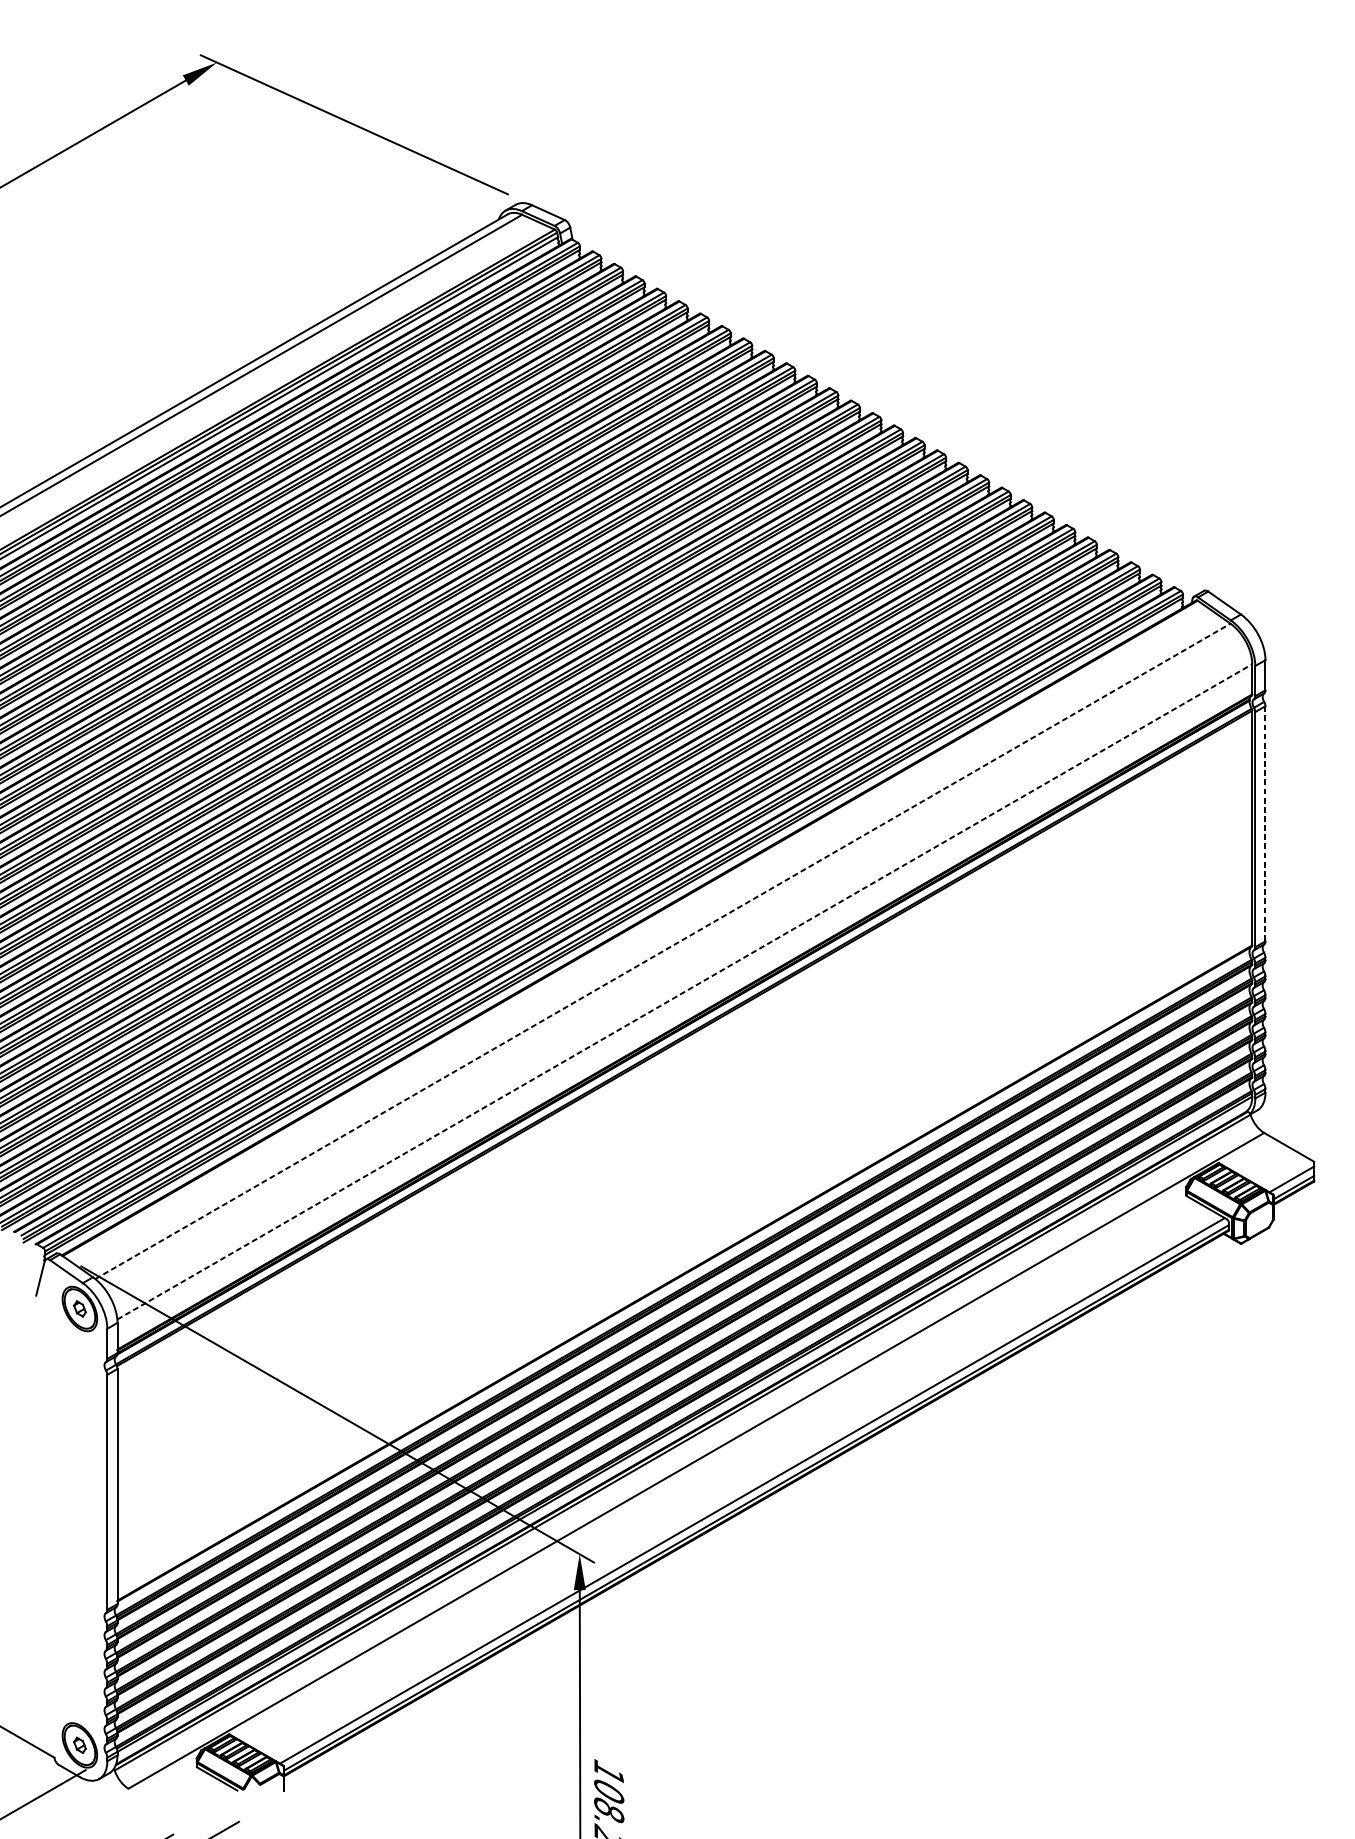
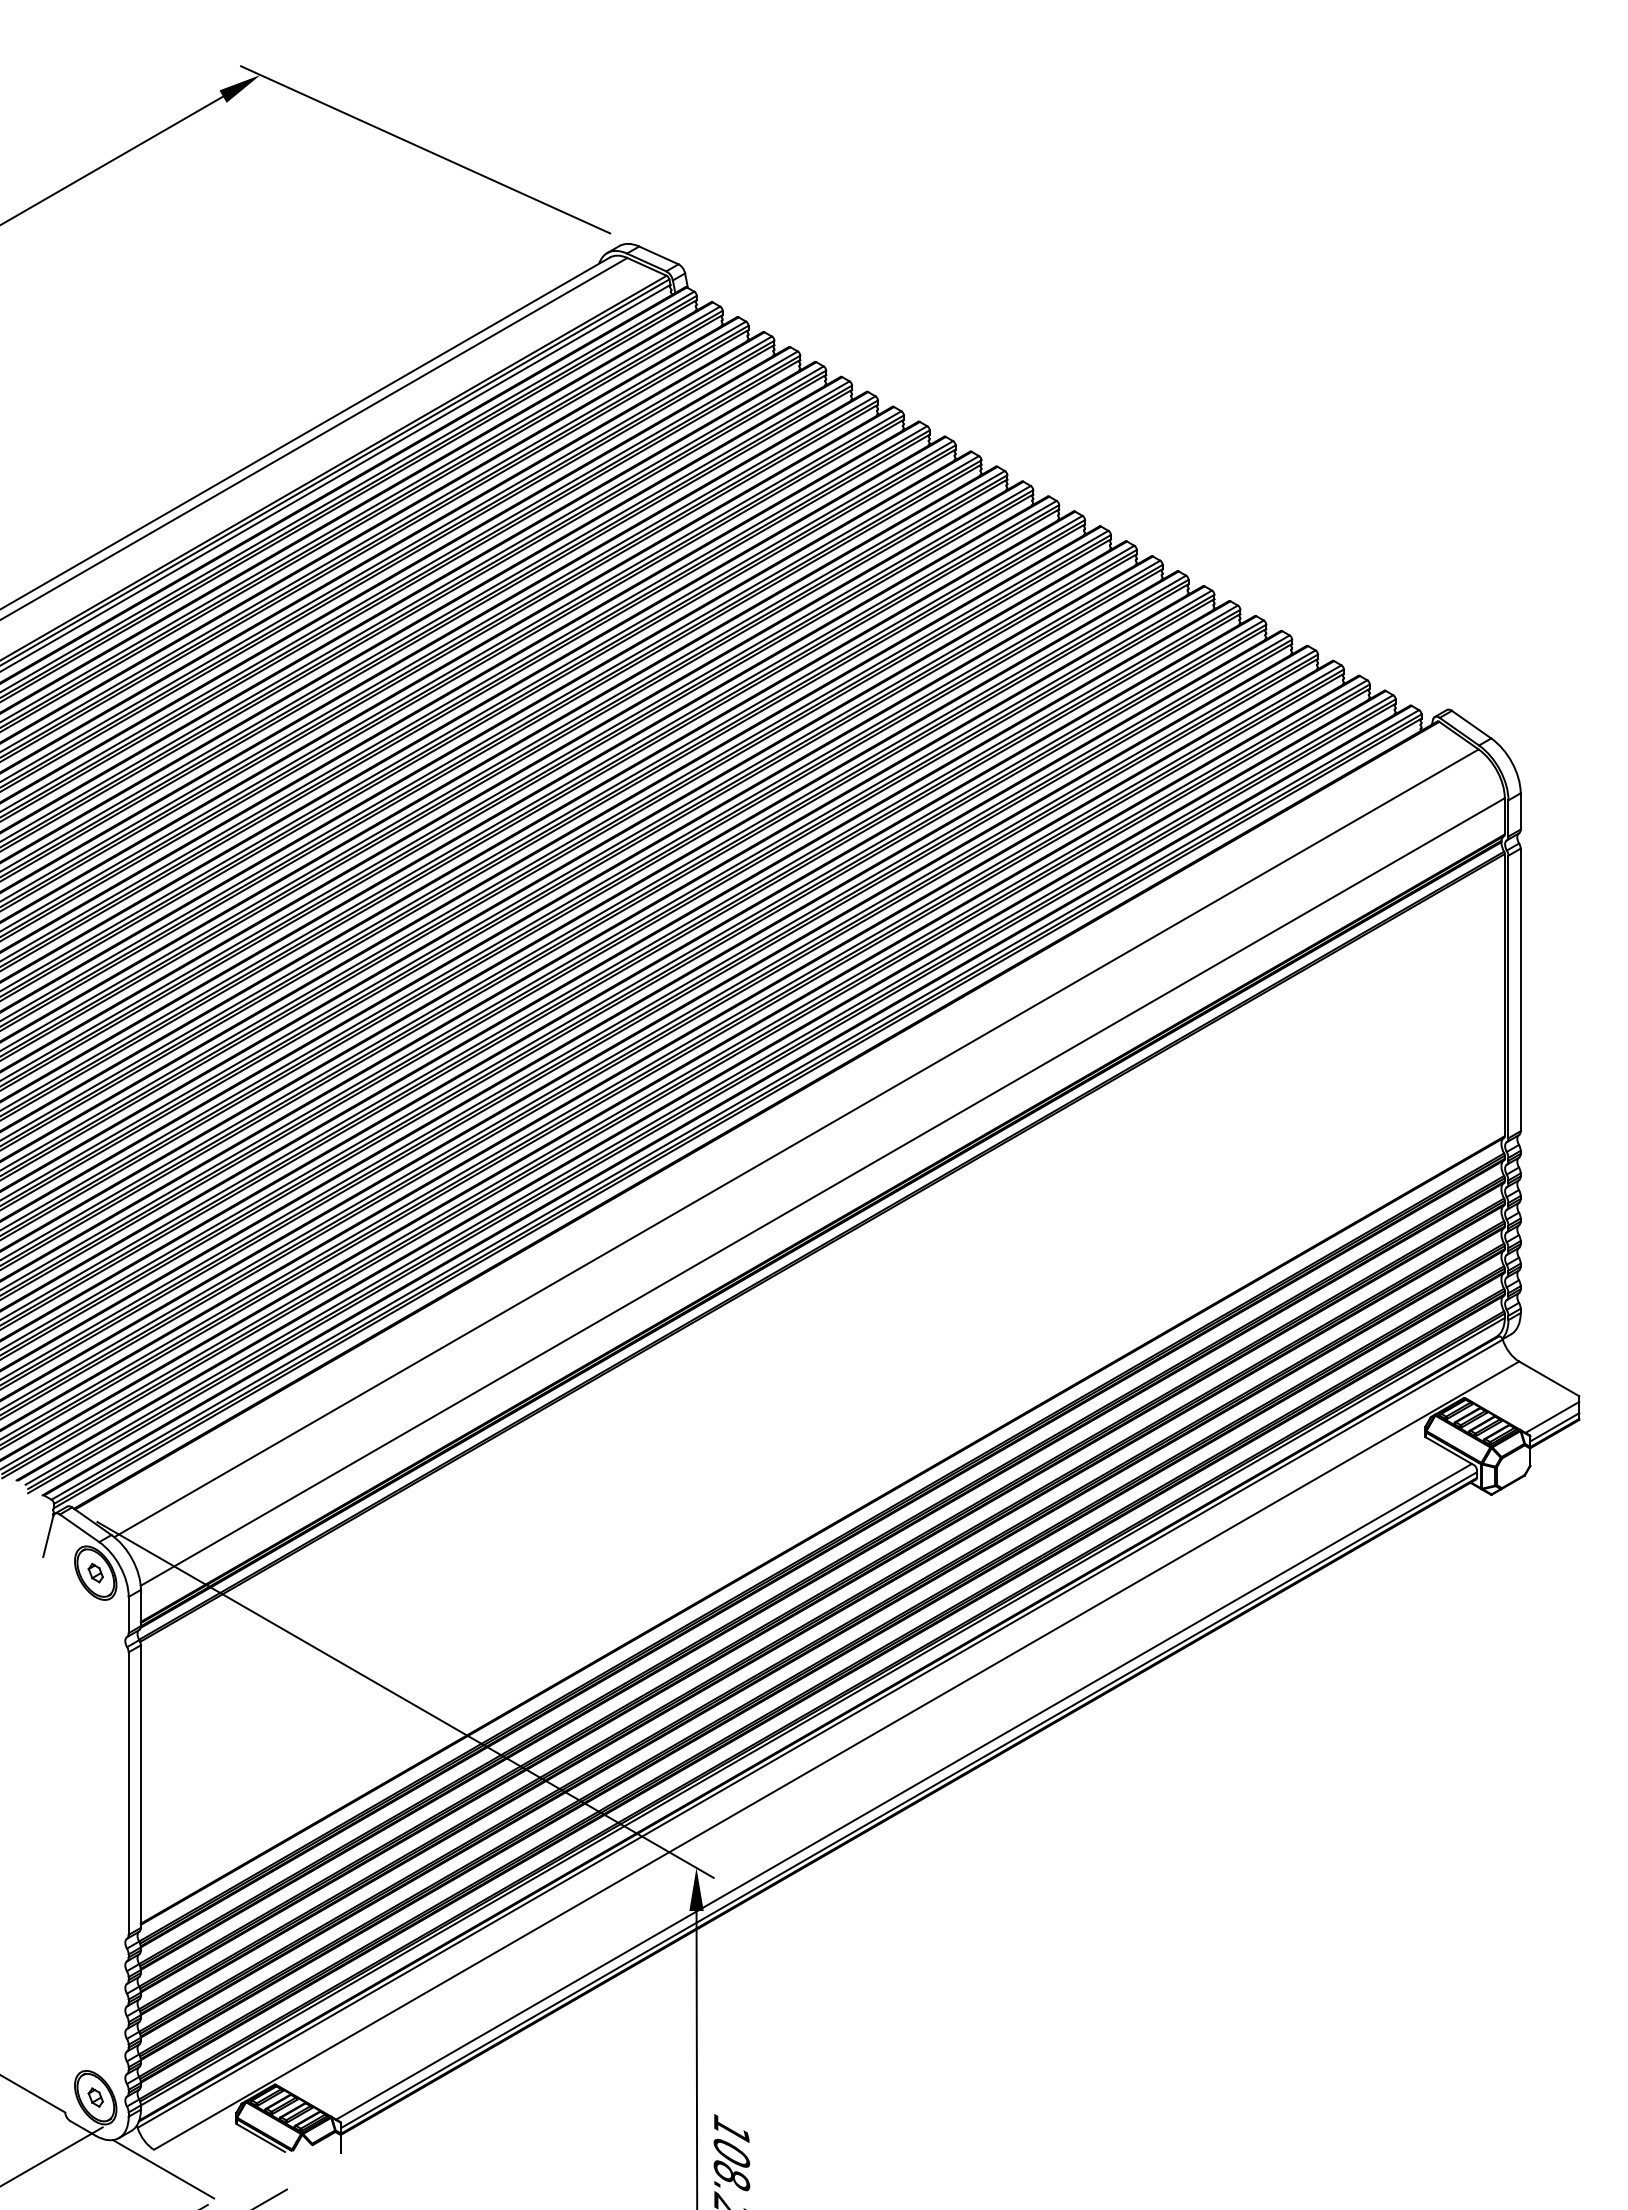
line: (1265, 824) -> (1520, 990), dashed -> solid
line: (662, 951) -> (796, 1143), dashed -> solid
line: (684, 992) -> (822, 1192), dashed -> solid
line: (136, 1805) -> (163, 2169), added

